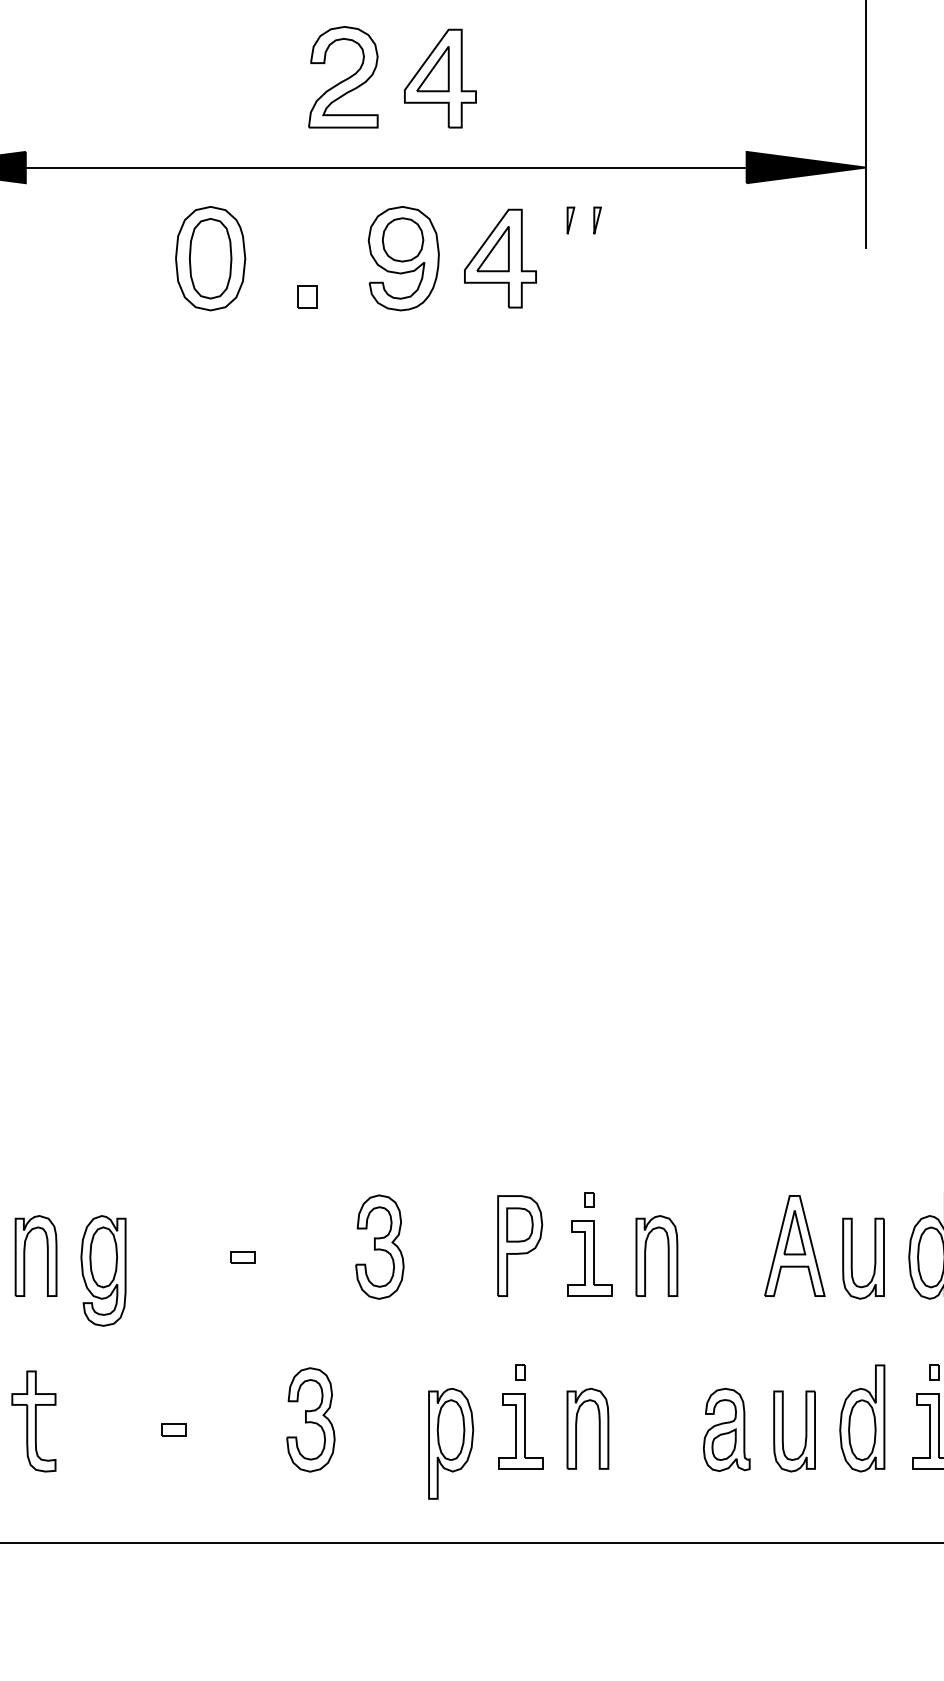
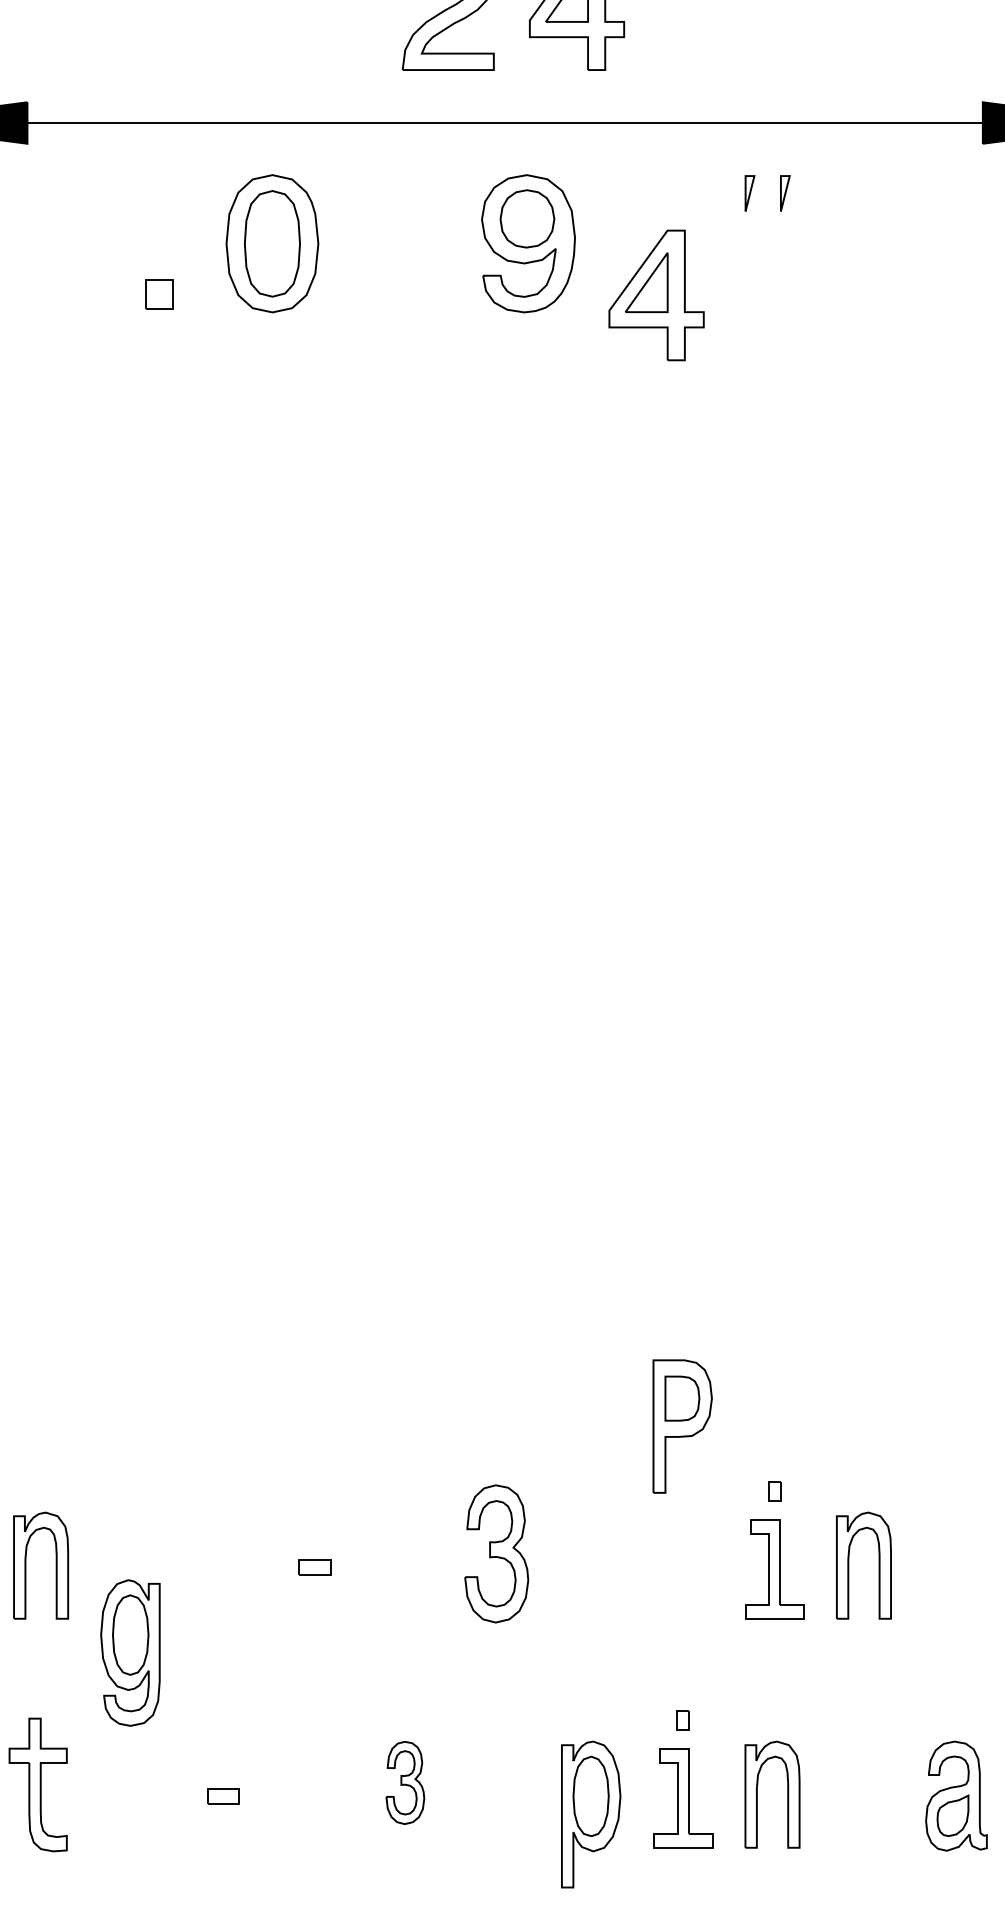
part: (500, 258) -> (656, 295), moved
part: (307, 296) -> (159, 293), moved
part: (520, 1245) -> (683, 1425), moved
part: (103, 1270) -> (130, 1652), moved
part: (310, 1419) -> (404, 1782), size x0.6

